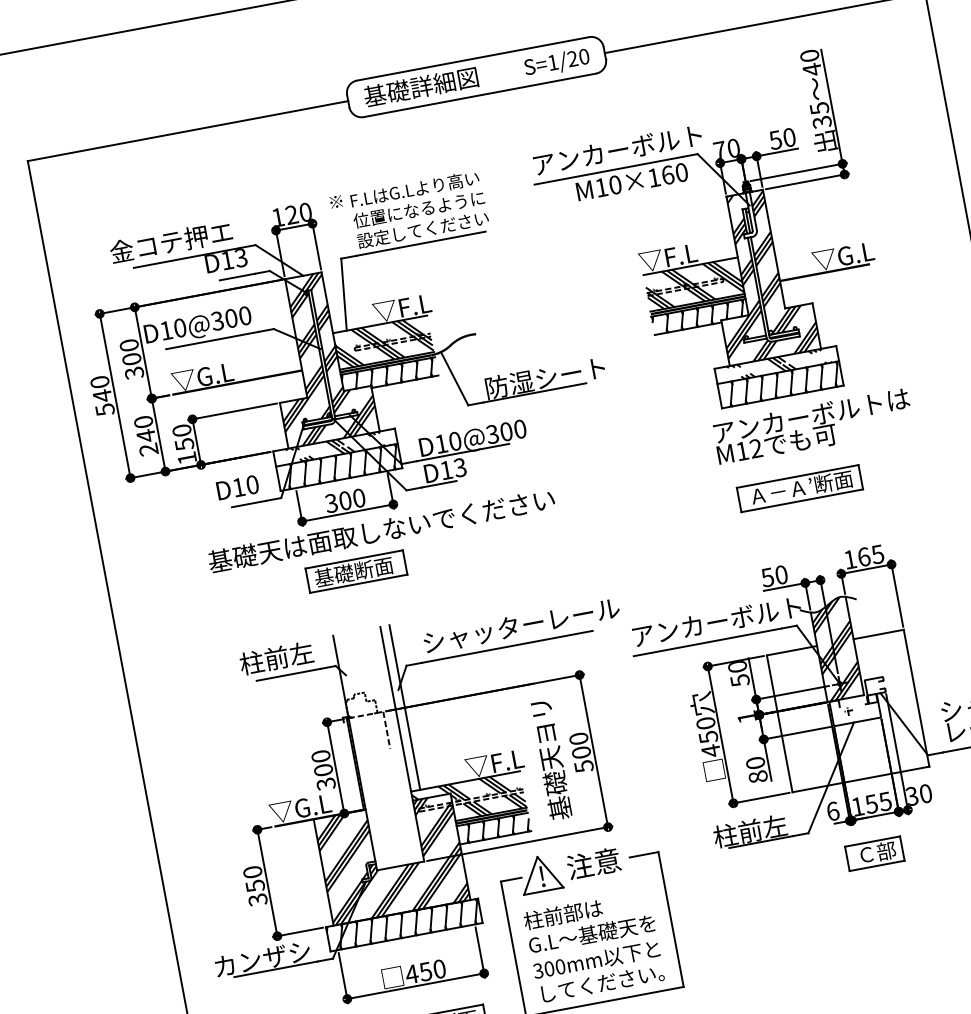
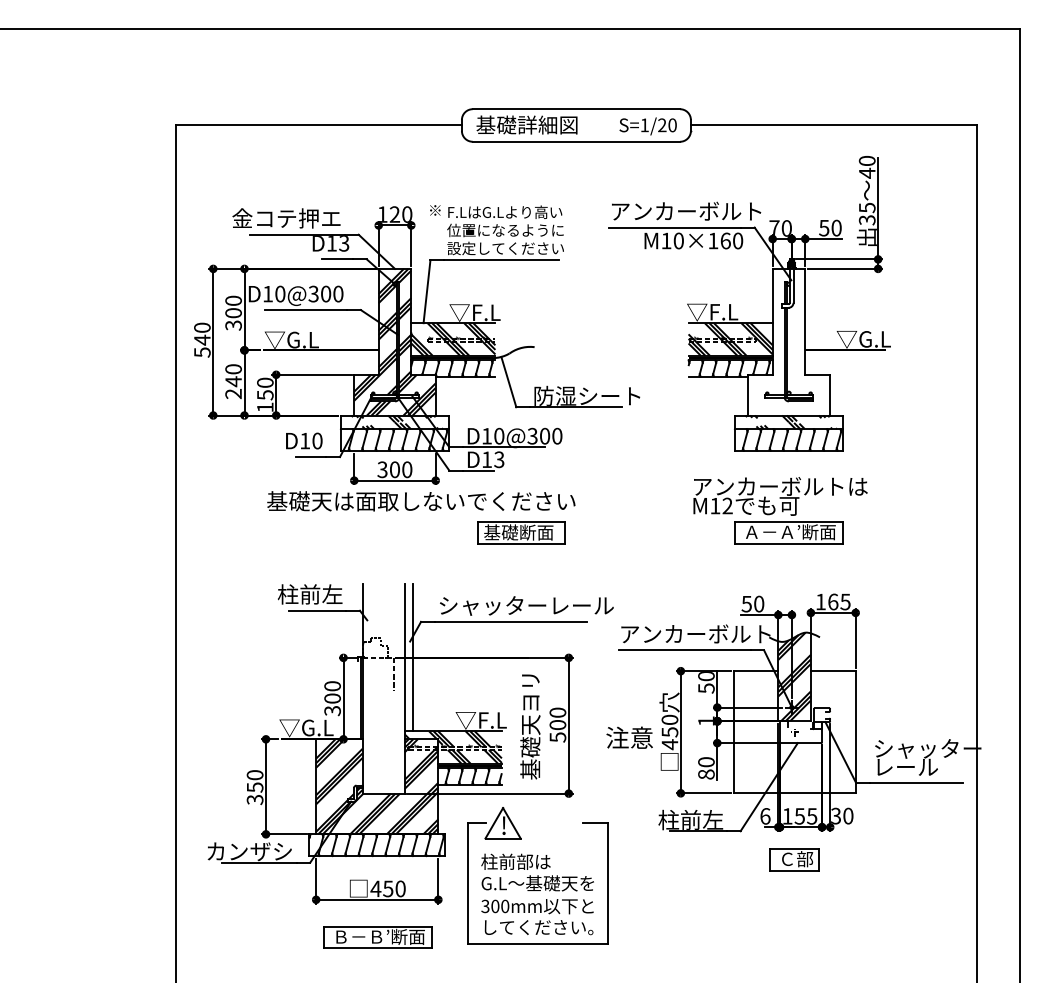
hatch: (759, 274) -> (788, 341), removed
text: (813, 426) -> (780, 496), moved
part: (356, 571) -> (521, 532), moved
text: (593, 863) -> (629, 737), moved

